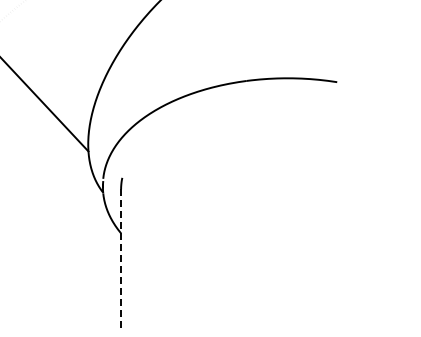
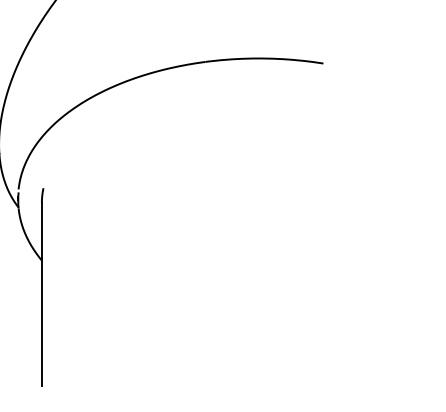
line: (121, 259) -> (42, 294), dashed -> solid

